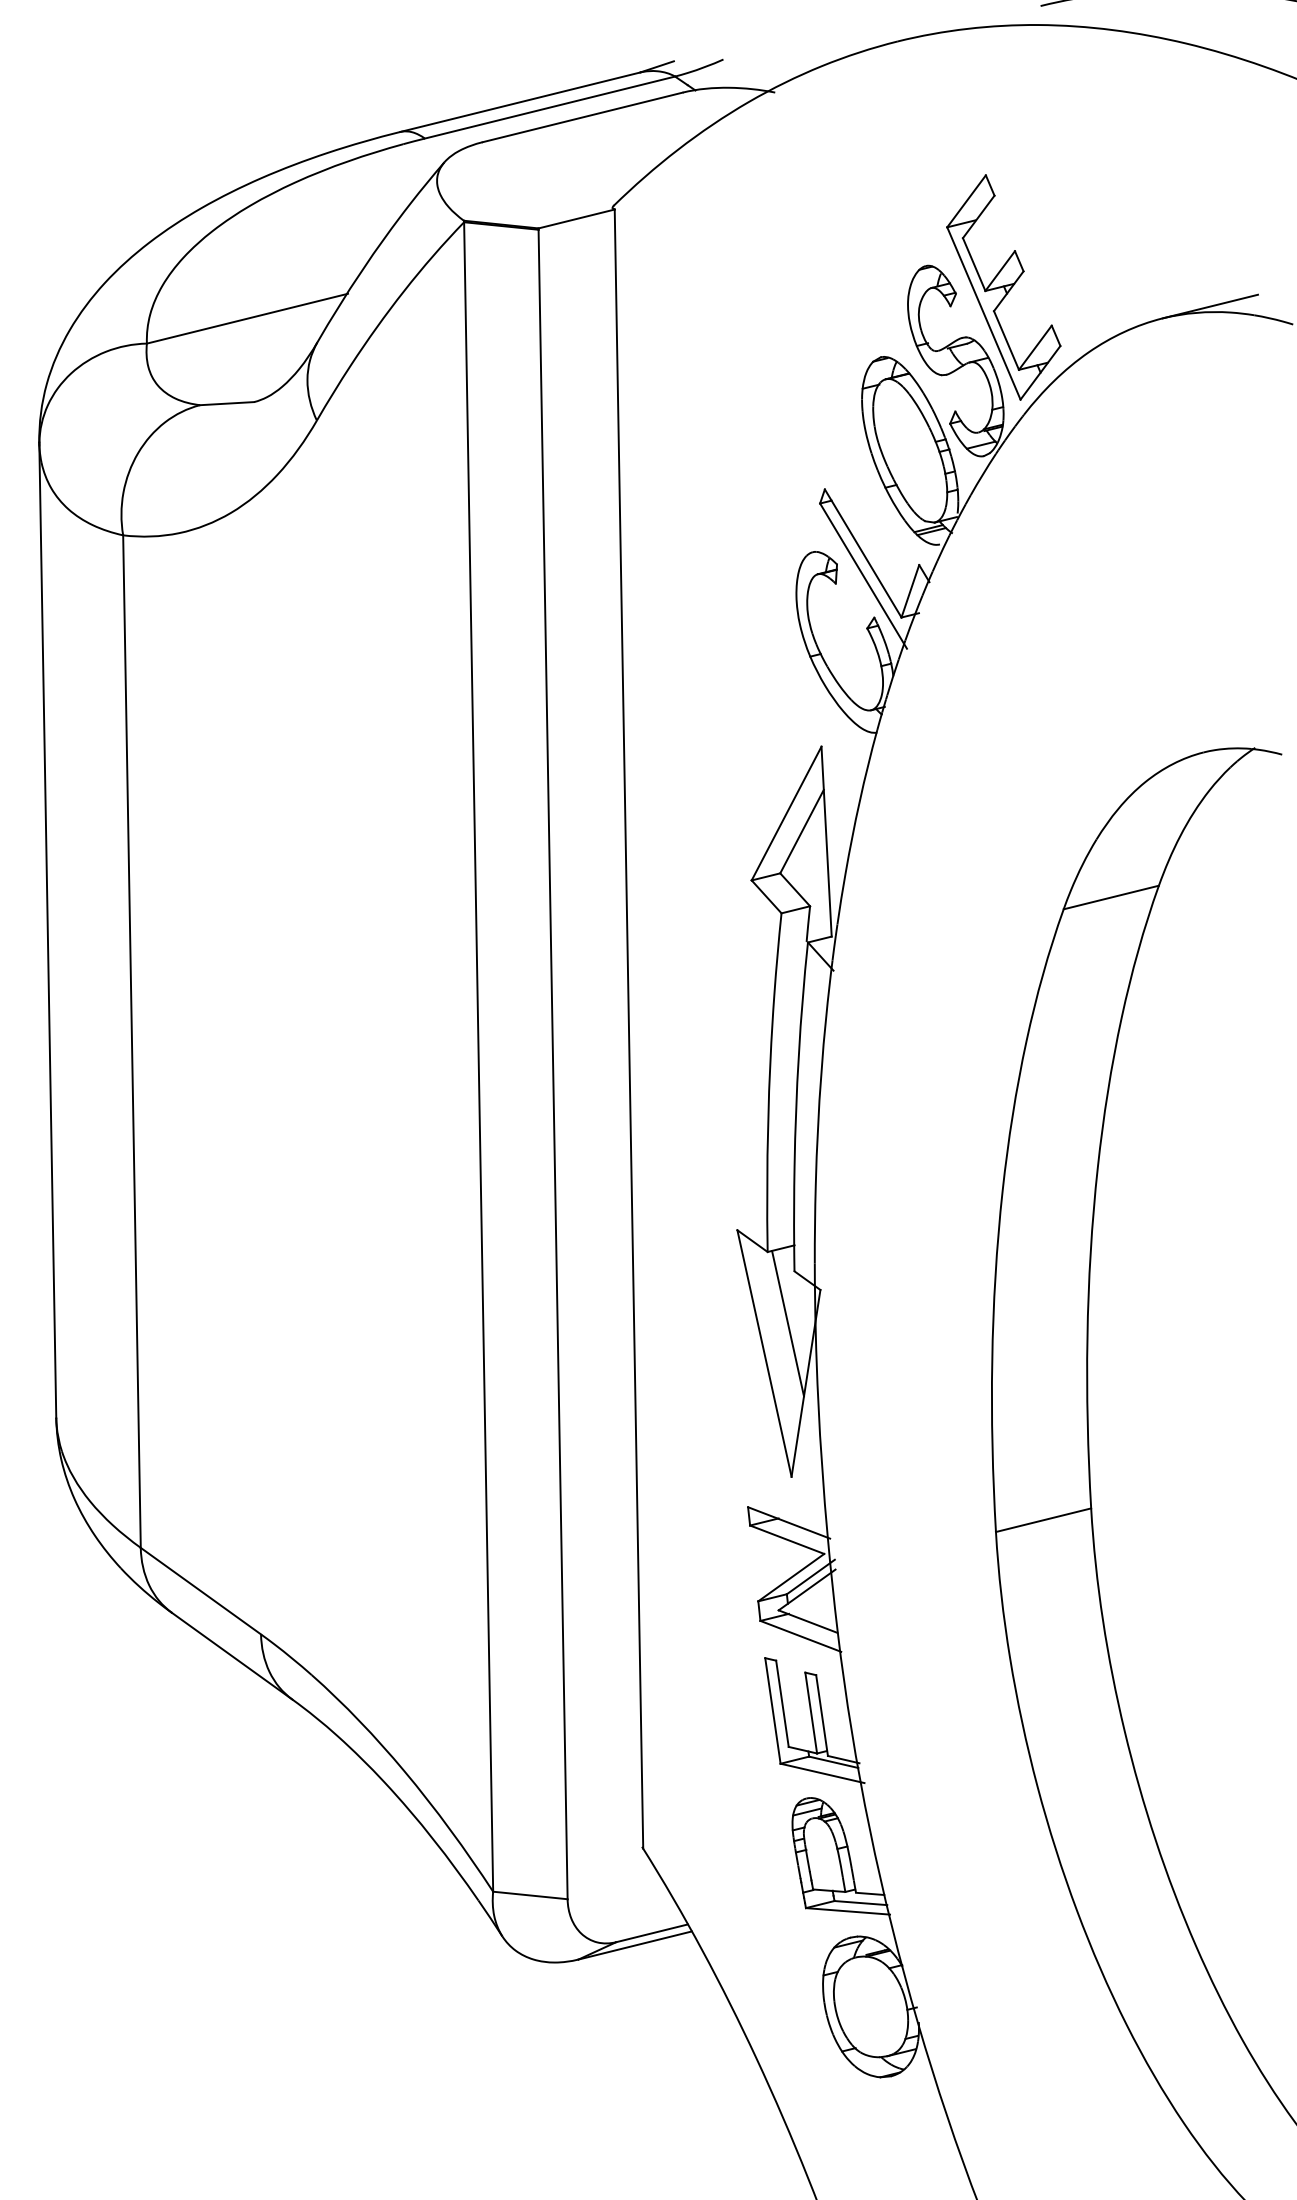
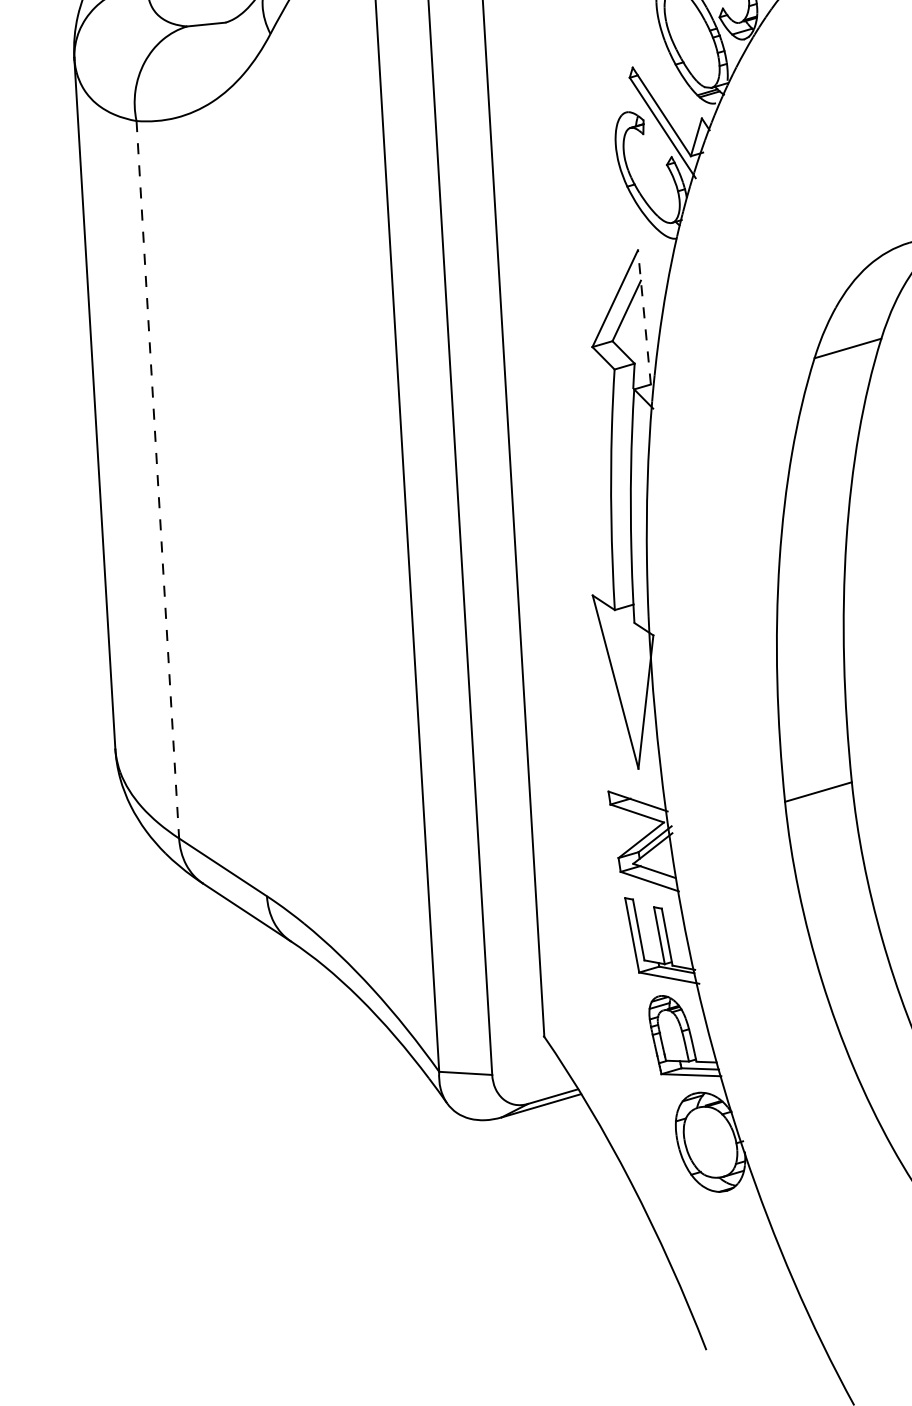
line: (826, 841) -> (644, 317), solid -> dashed
line: (132, 1042) -> (158, 480), solid -> dashed
line: (788, 1323) -> (631, 660), removed

